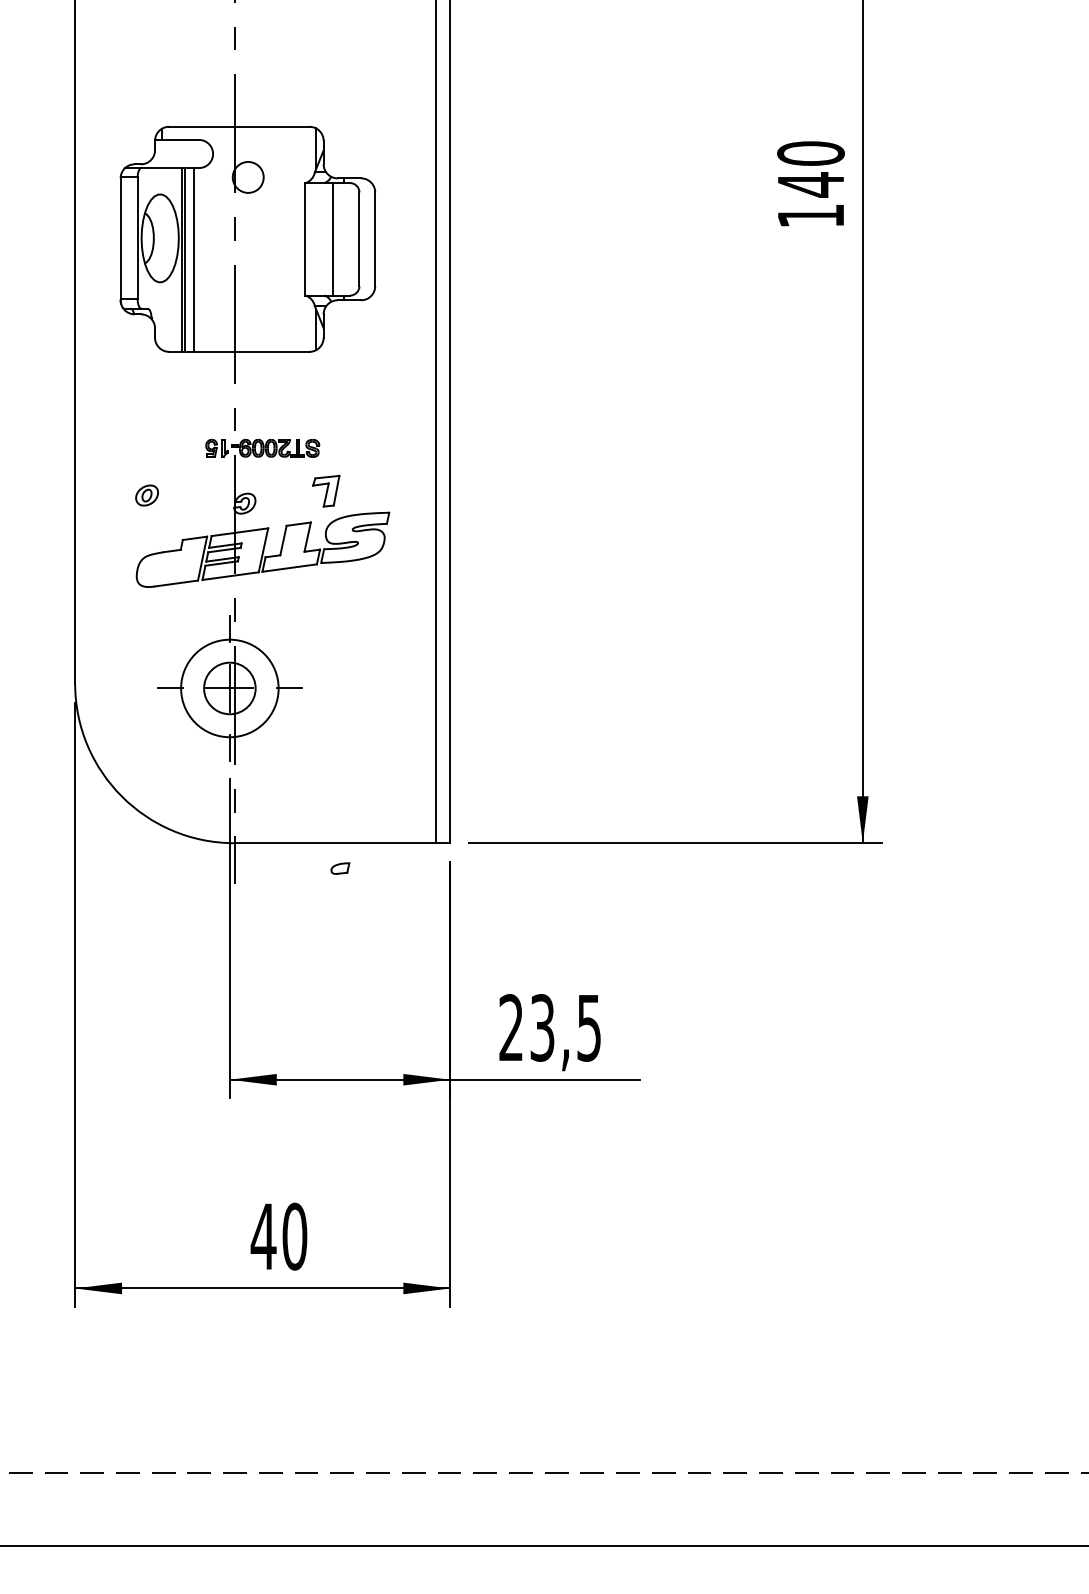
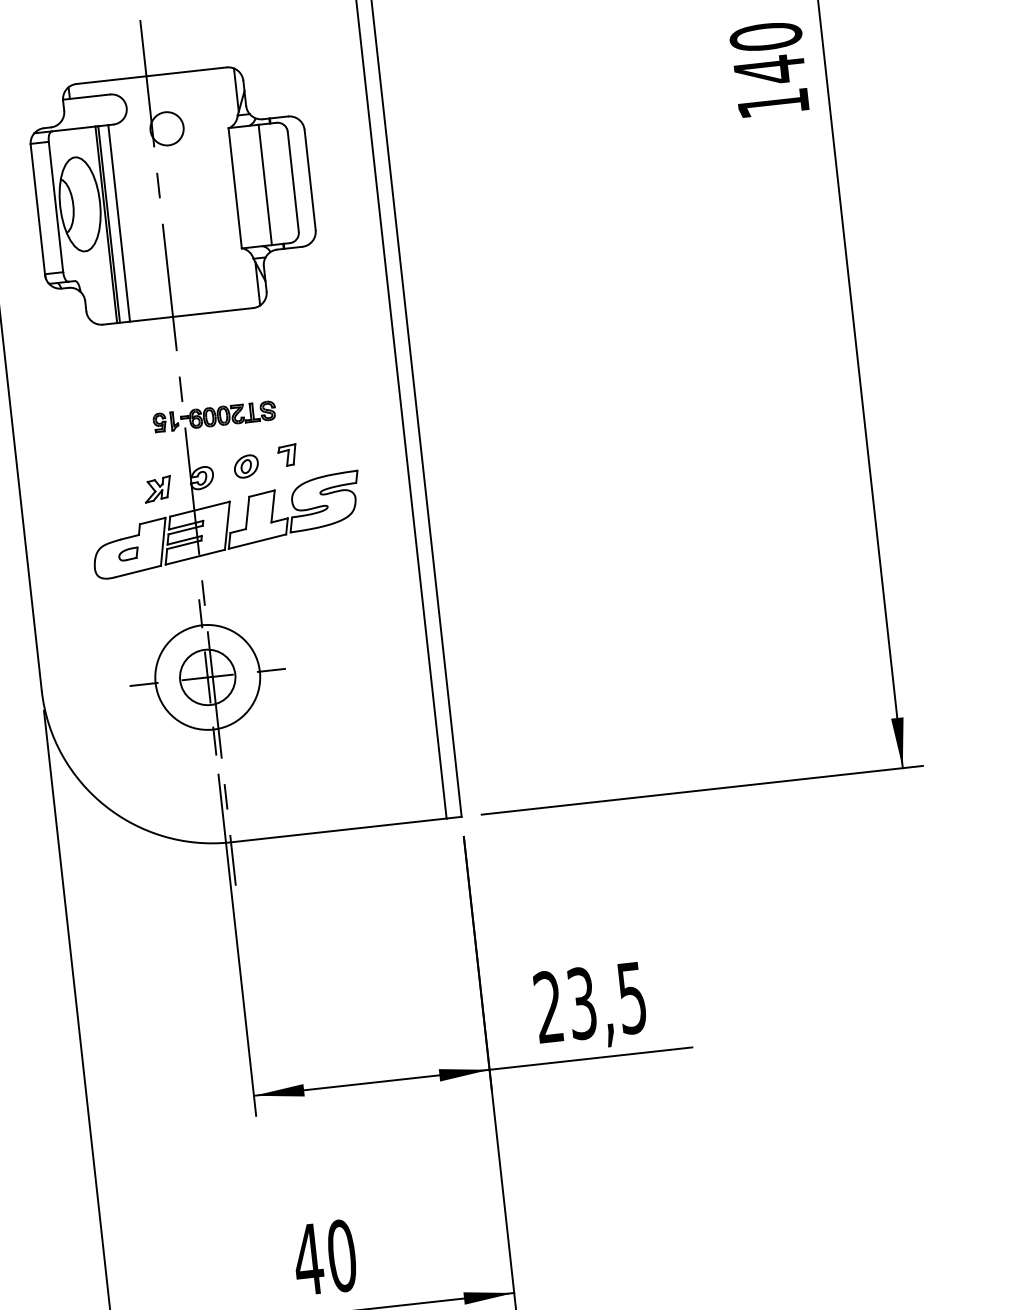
part: (326, 491) -> (287, 455), size x0.62
part: (146, 495) -> (245, 466), moved
part: (202, 509) -> (157, 489), added
part: (340, 868) -> (128, 554), moved

